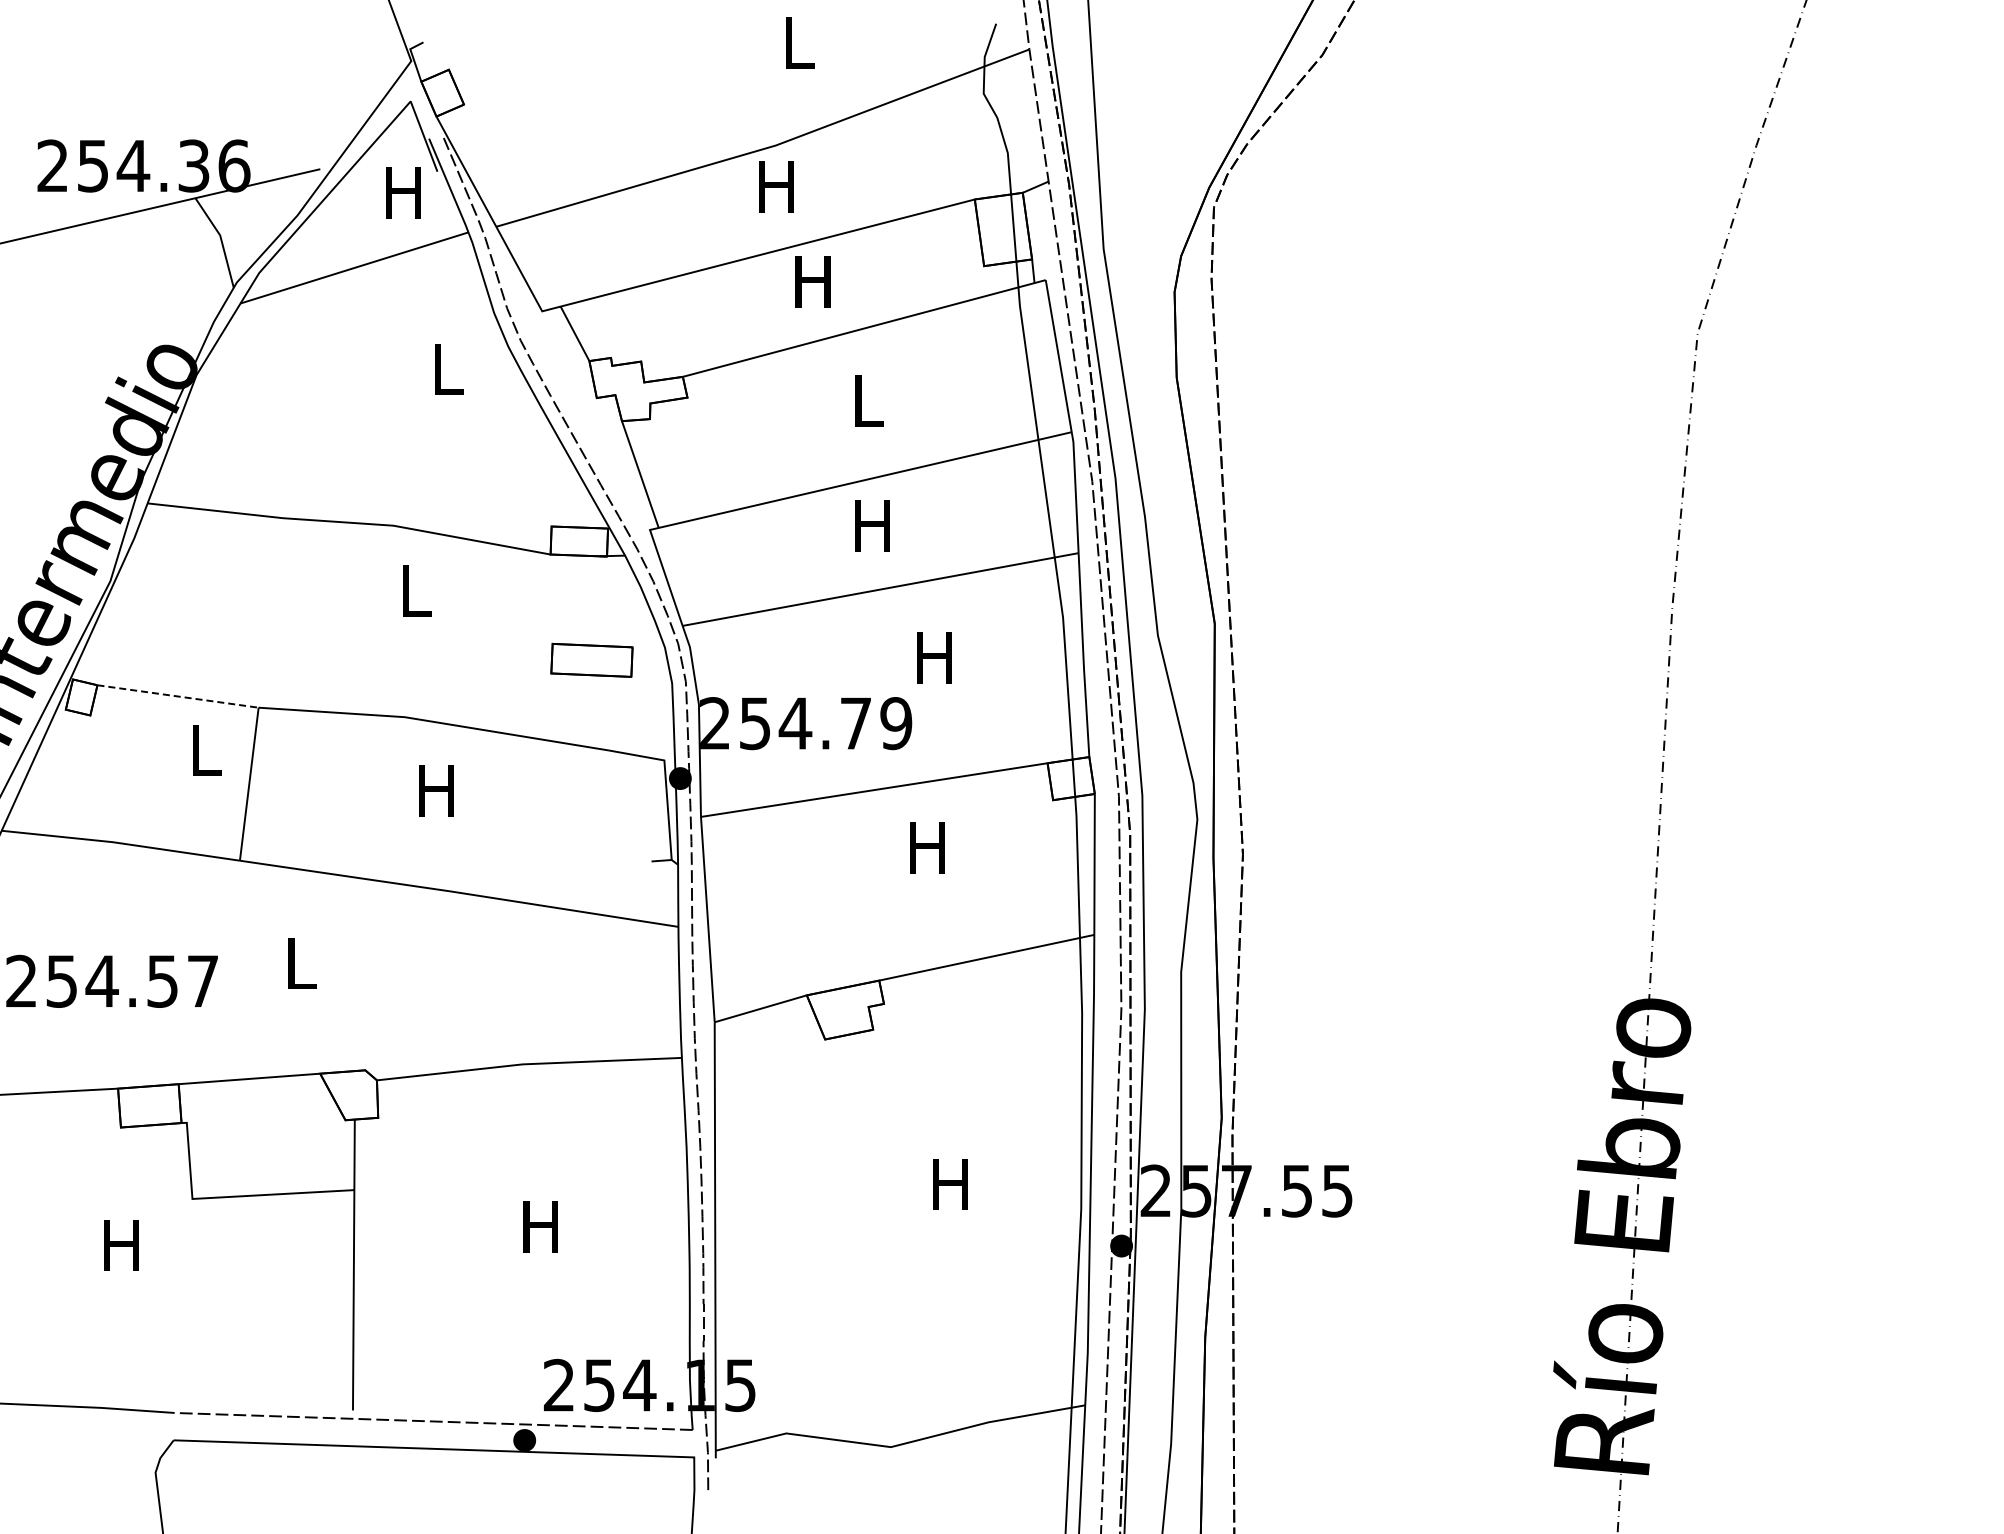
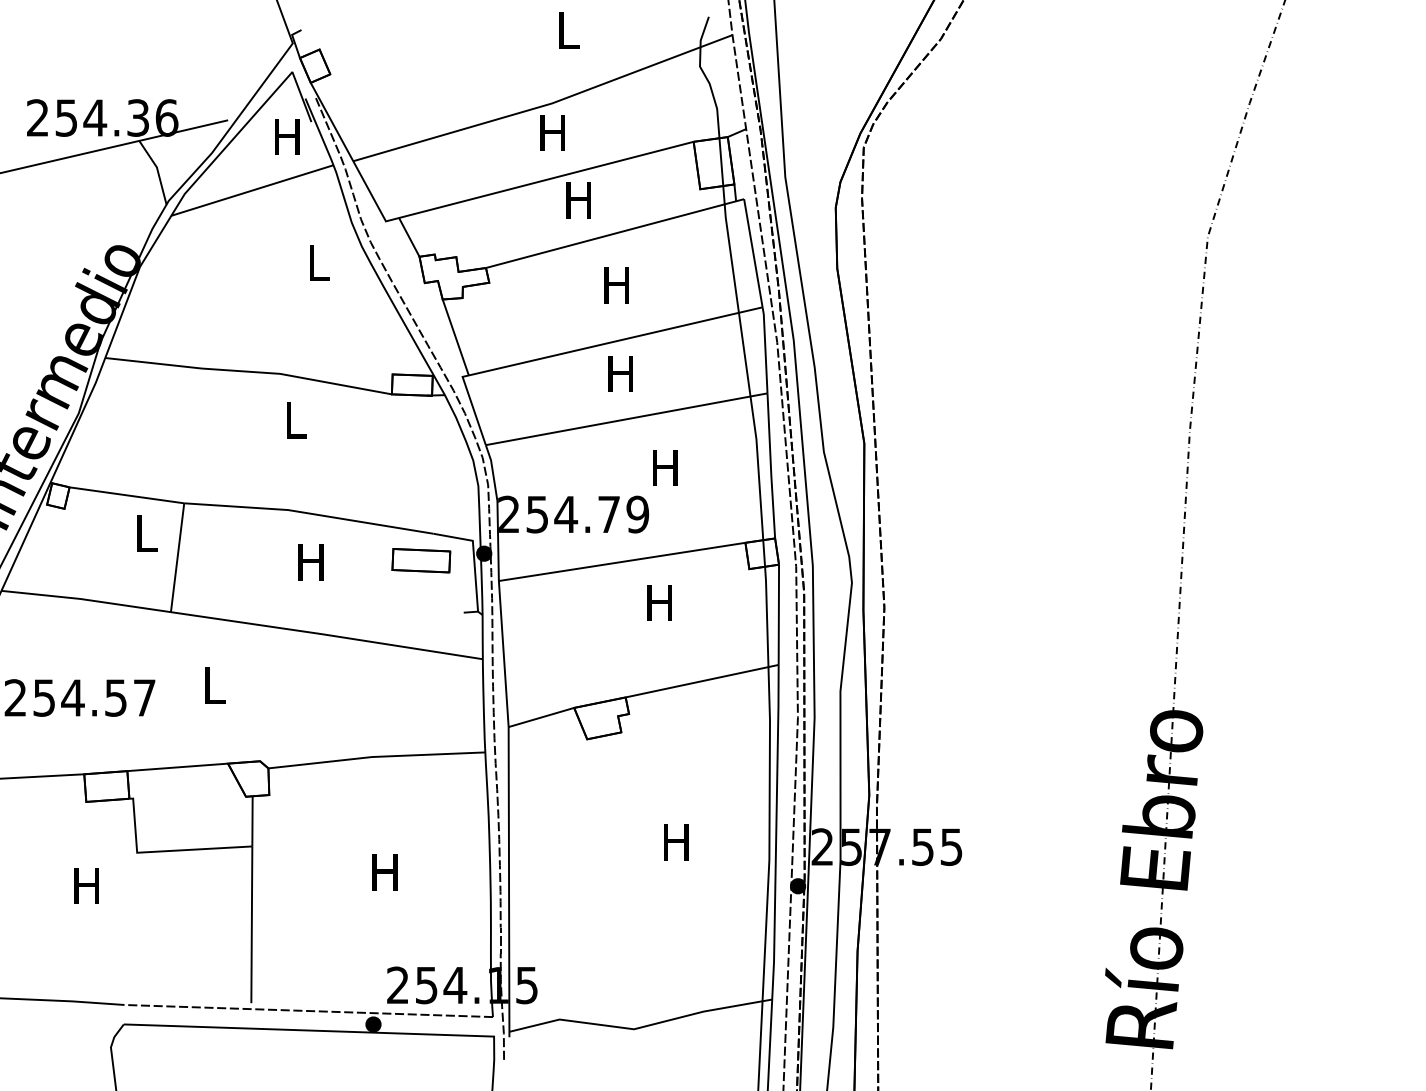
text: (866, 400) -> (616, 284), L -> H
part: (591, 659) -> (421, 560), moved
line: (178, 696) -> (127, 495), dashed -> solid

